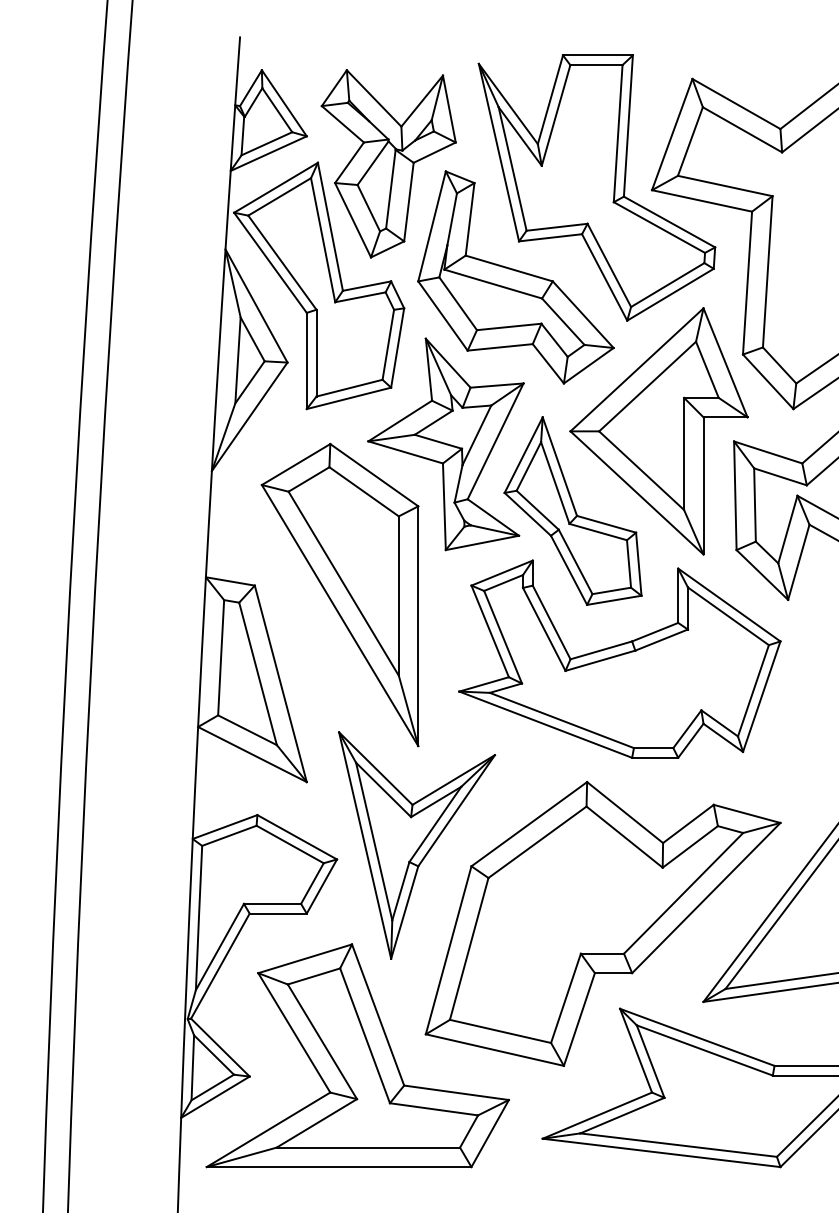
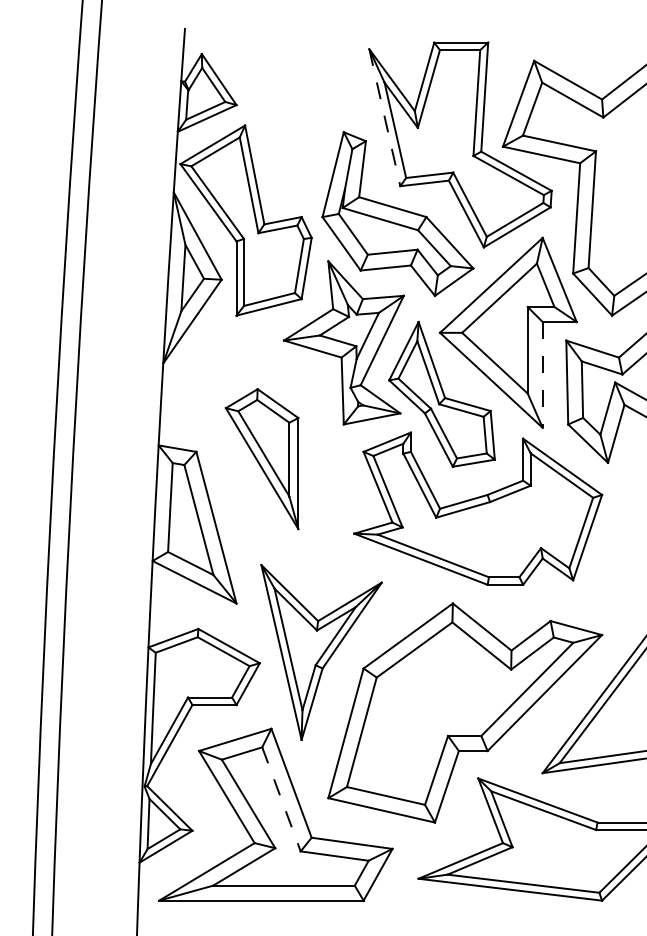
line: (498, 152) -> (384, 117), solid -> dashed
part: (388, 163) -> (299, 126), removed
line: (703, 485) -> (542, 374), solid -> dashed
part: (339, 594) -> (261, 458), size x0.6
line: (365, 1035) -> (281, 799), solid -> dashed

